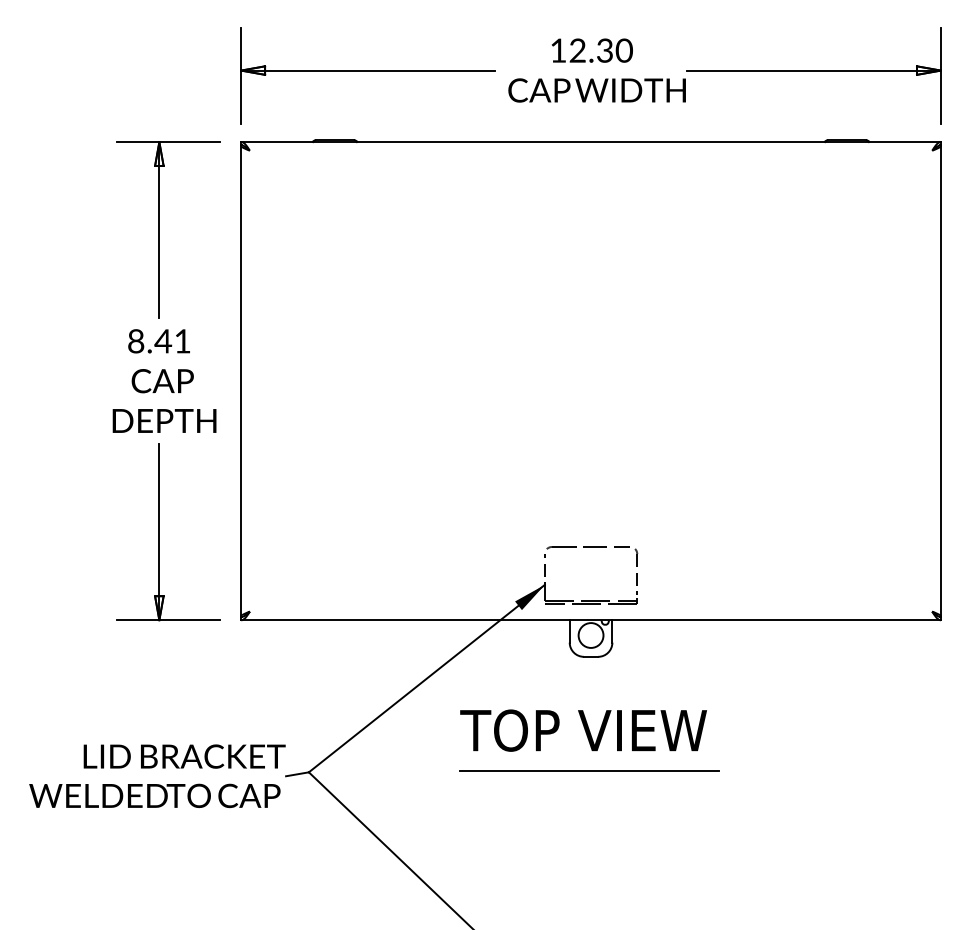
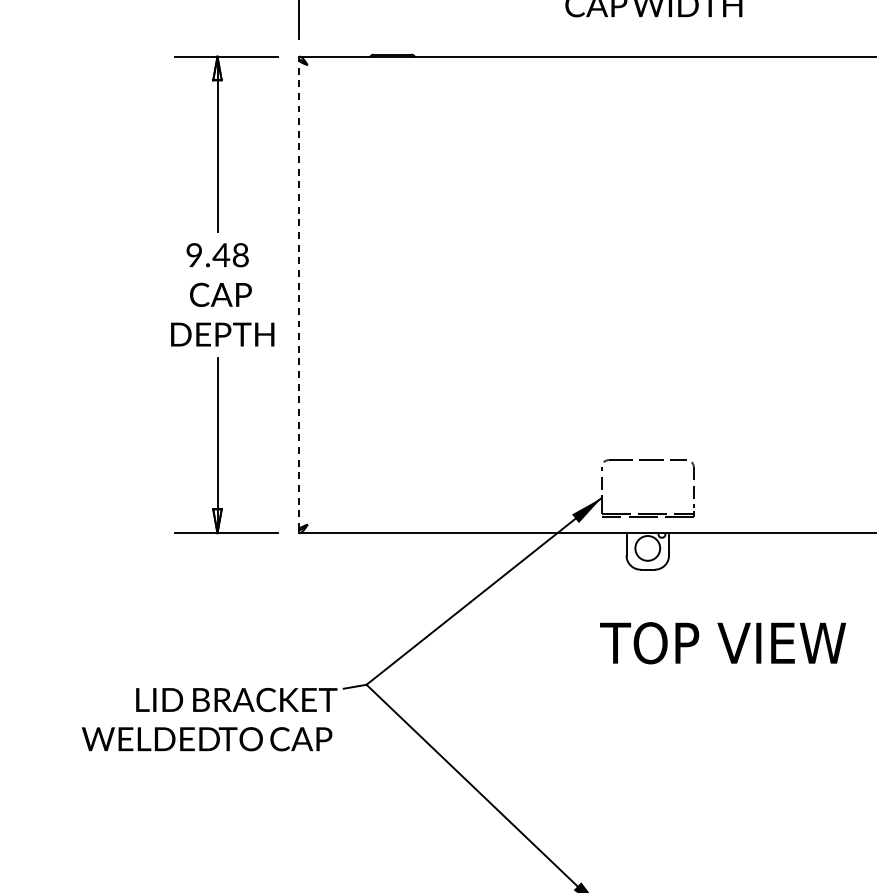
text: (159, 341) -> (217, 255), 8.41 -> 9.48
line: (241, 381) -> (299, 295), solid -> dashed
text: (583, 730) -> (722, 643), moved
line: (589, 771) -> (646, 683), removed
text: (157, 776) -> (209, 719), moved

